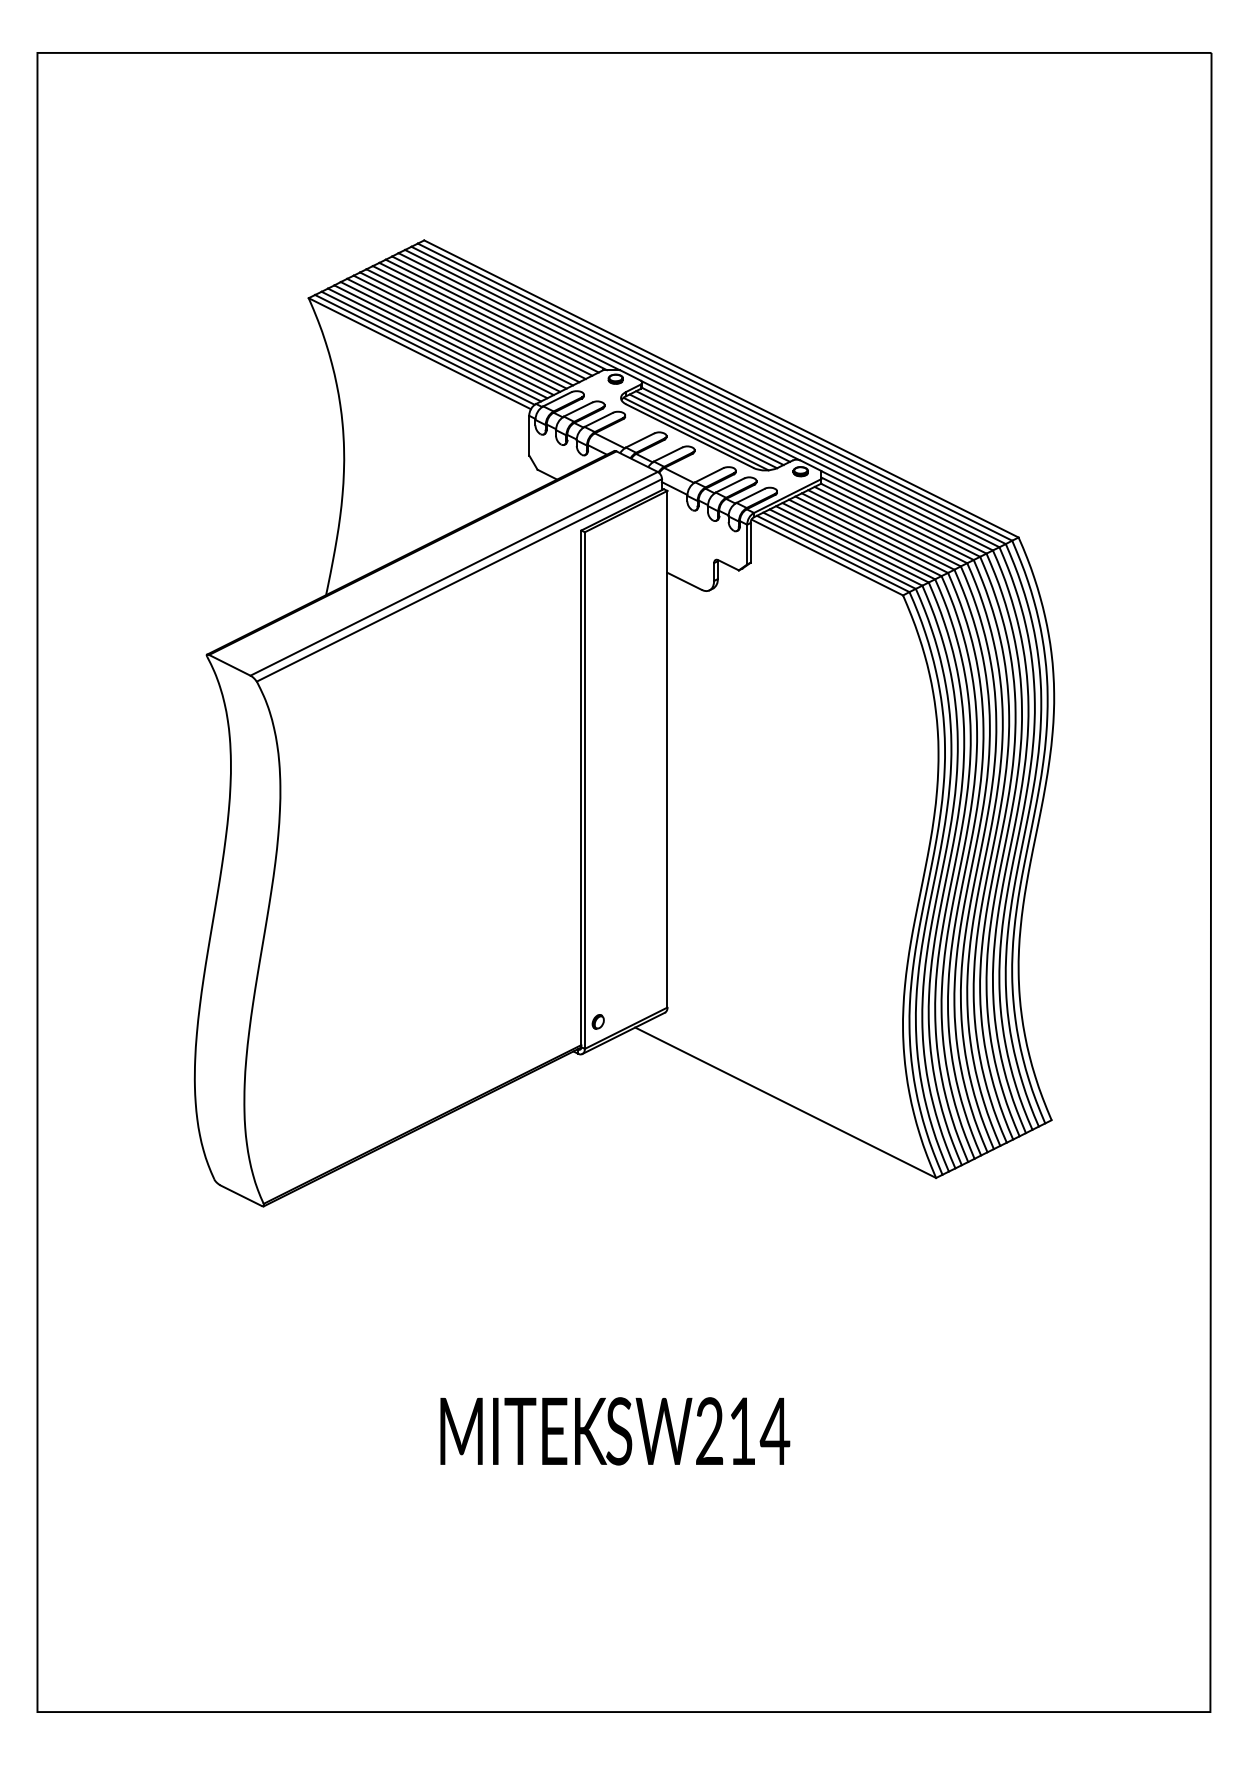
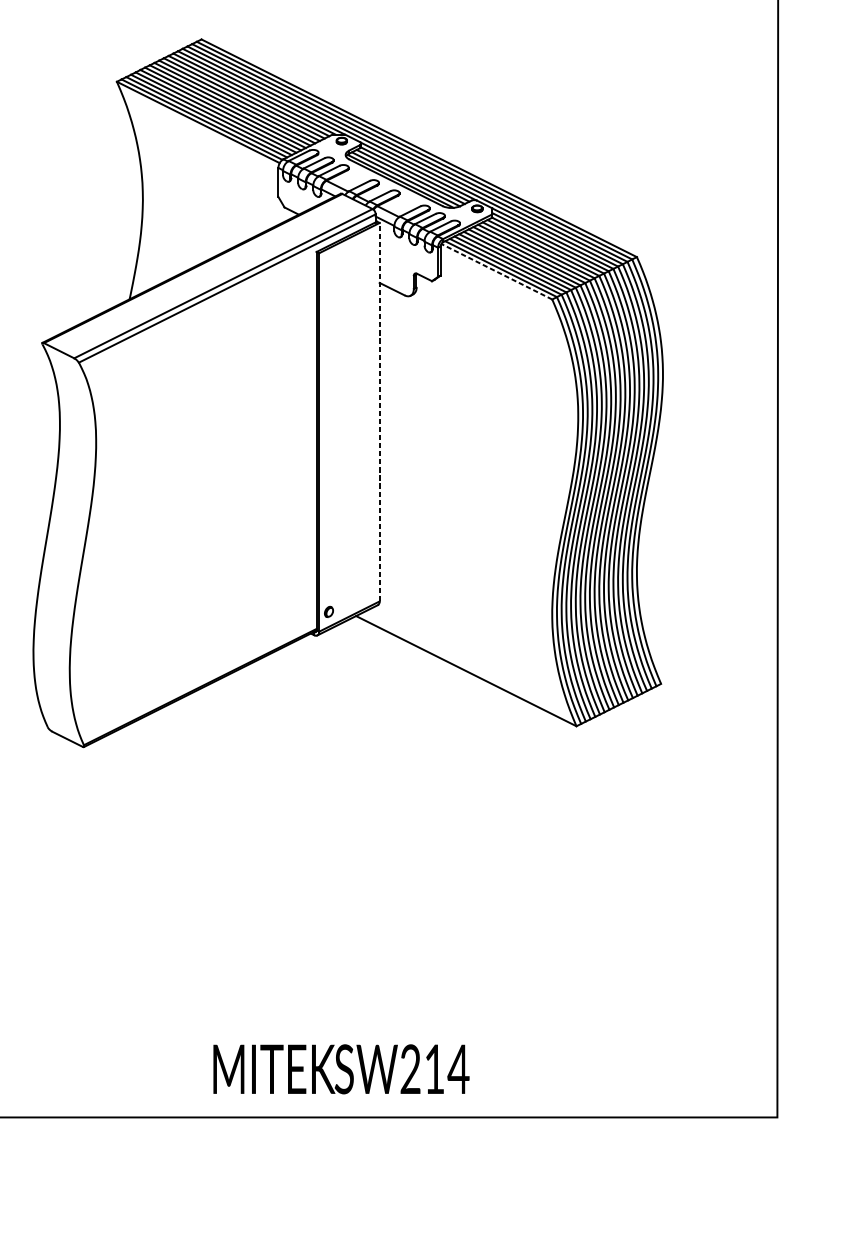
line: (827, 557) -> (496, 271), solid -> dashed
line: (667, 748) -> (379, 411), solid -> dashed
text: (615, 1431) -> (341, 1069), moved

